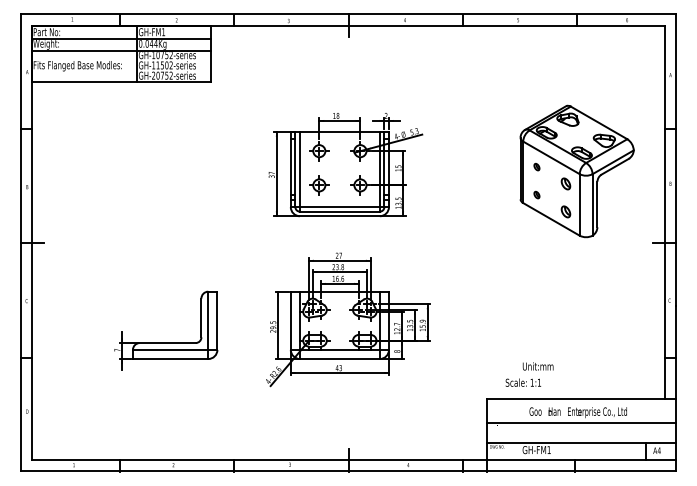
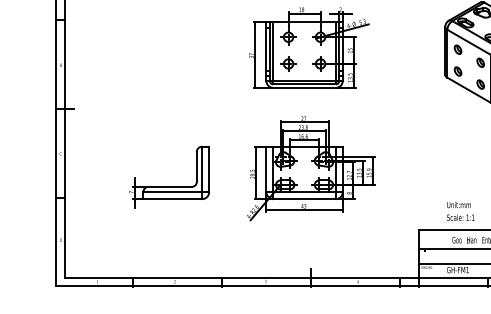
part: (536, 166) -> (457, 49), size x1.67
part: (536, 194) -> (457, 71), size x1.67
text: (523, 382) -> (460, 217), moved

